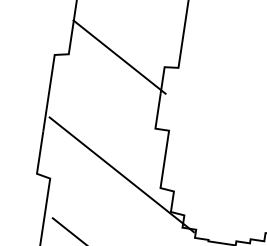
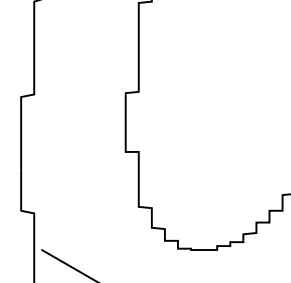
line: (118, 56) -> (81, 89), removed
line: (121, 174) -> (100, 199), removed

